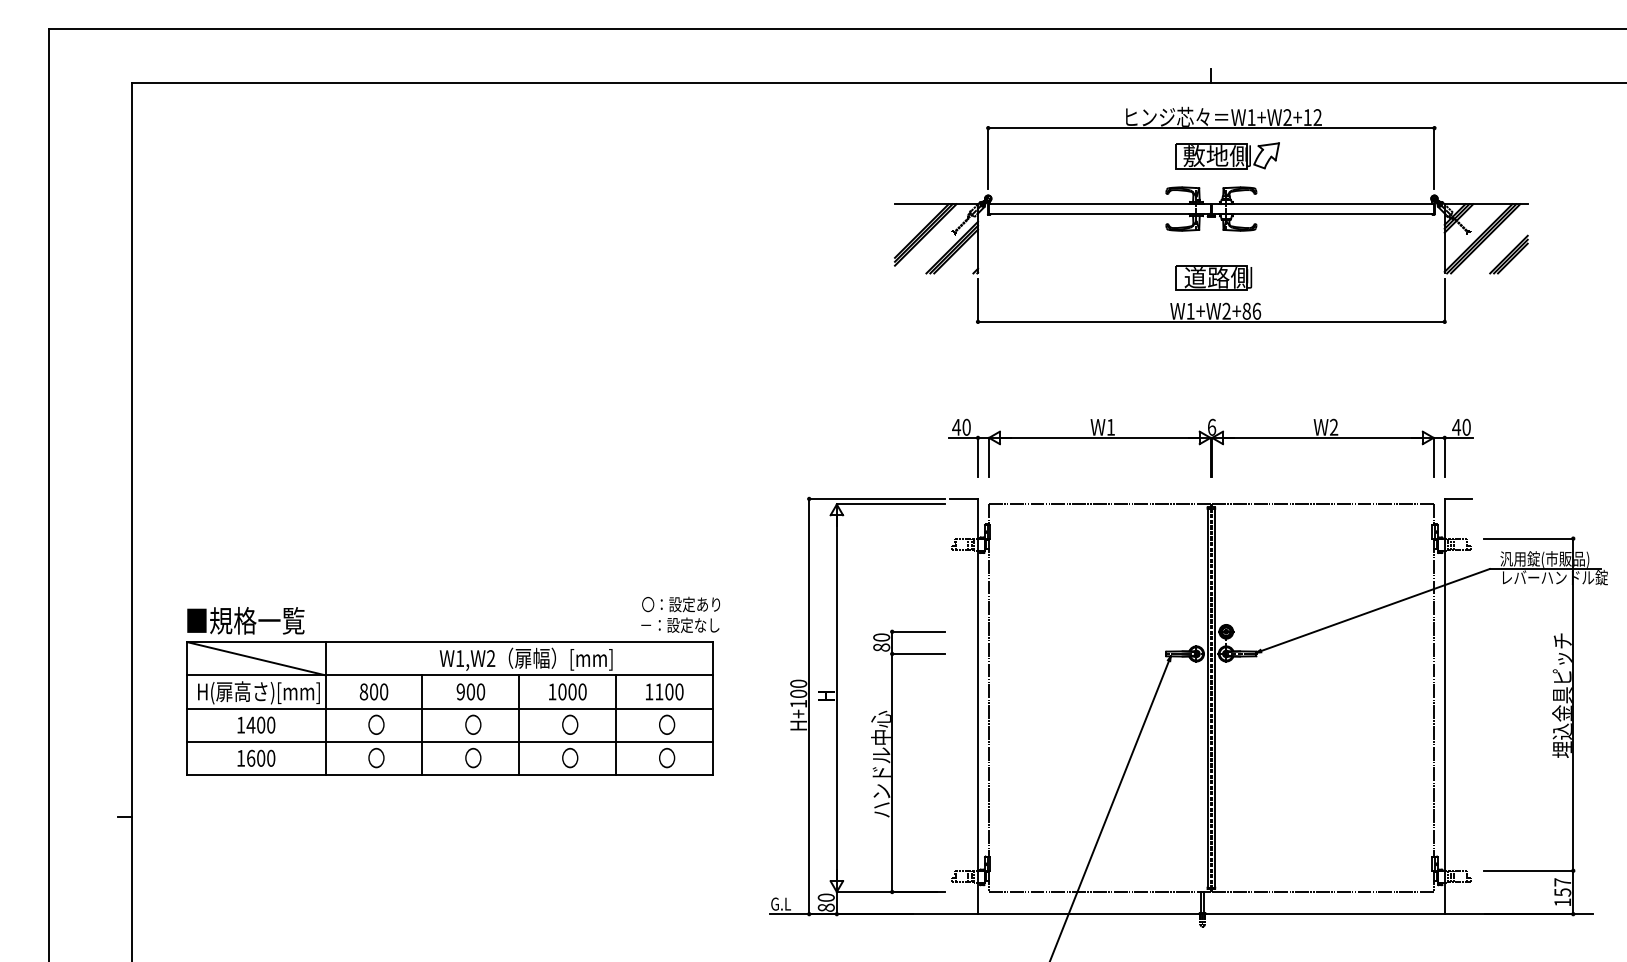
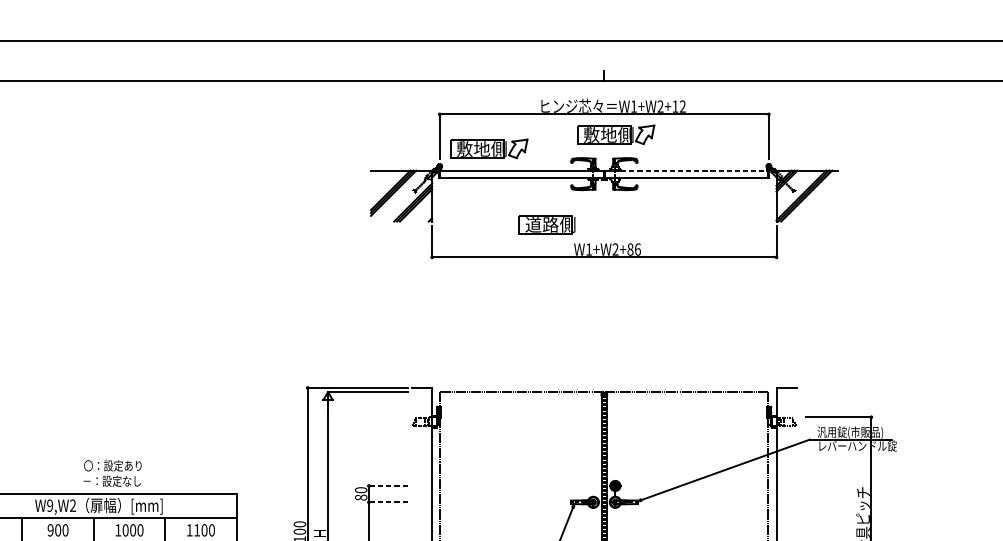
part: (1055, 174) -> (489, 148), added
line: (1322, 204) -> (686, 170), solid -> dashed
part: (1508, 254) -> (823, 207), removed
part: (1213, 277) -> (546, 224), moved
part: (1210, 447) -> (603, 350), removed
text: (680, 614) -> (112, 473), moved
line: (917, 631) -> (387, 485), solid -> dashed
line: (917, 653) -> (387, 501), solid -> dashed
text: (460, 658) -> (50, 505), W1,W2 -> W9,W2

